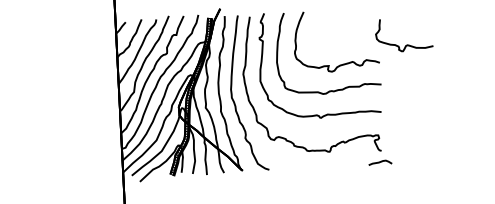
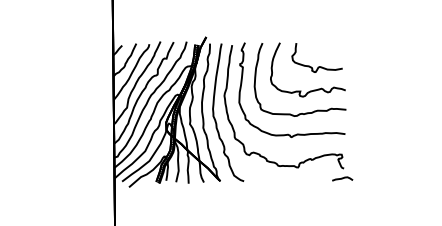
curve: (406, 44) -> (318, 66), moved

